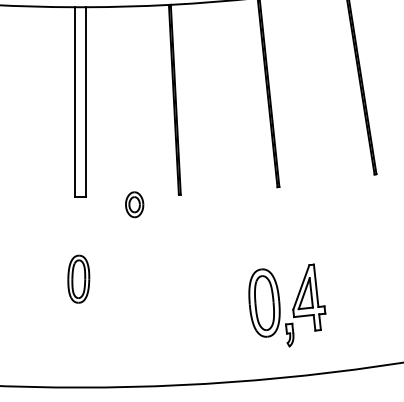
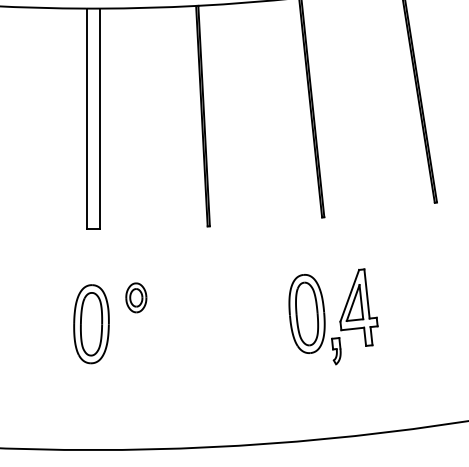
part: (134, 204) -> (136, 297), moved
part: (78, 279) -> (91, 324), size x1.43
part: (292, 308) -> (339, 320), moved

